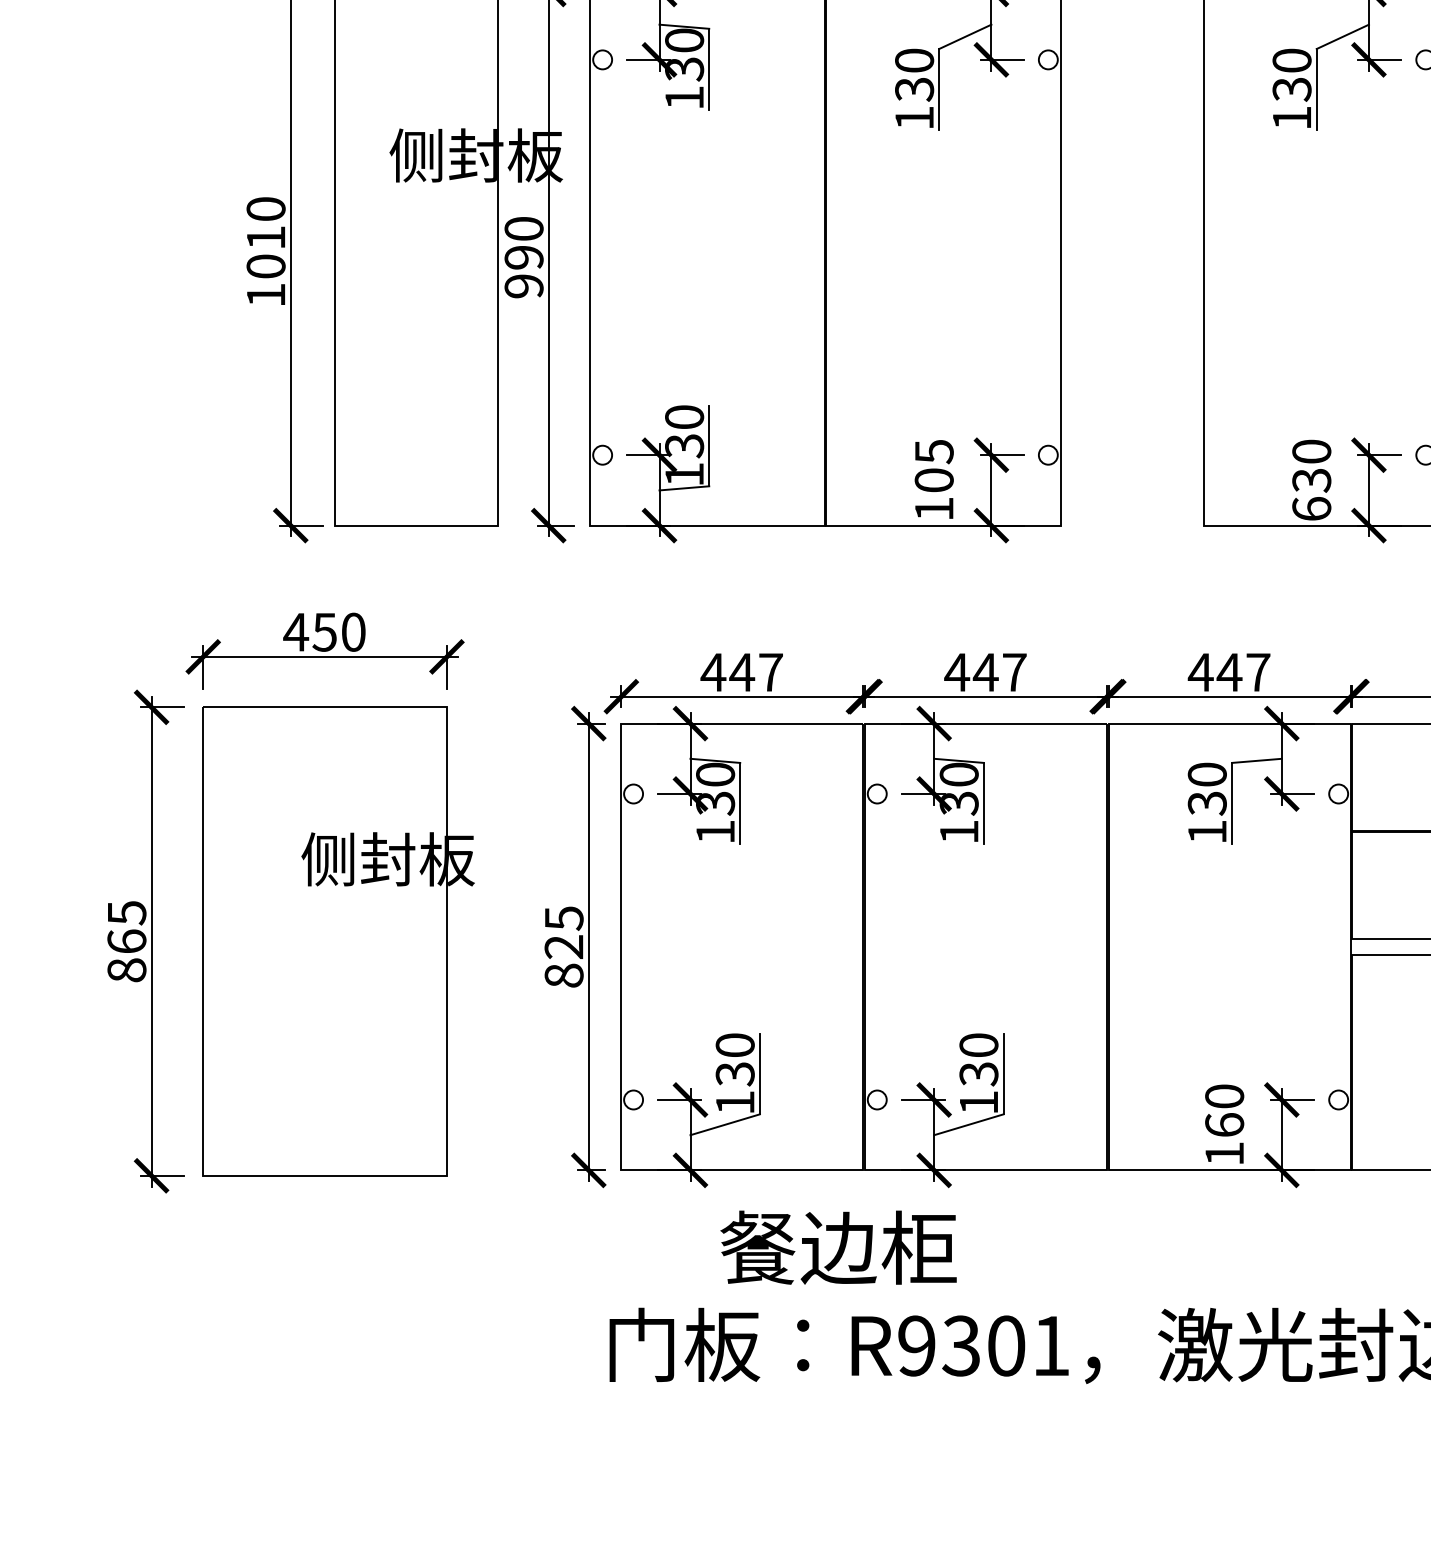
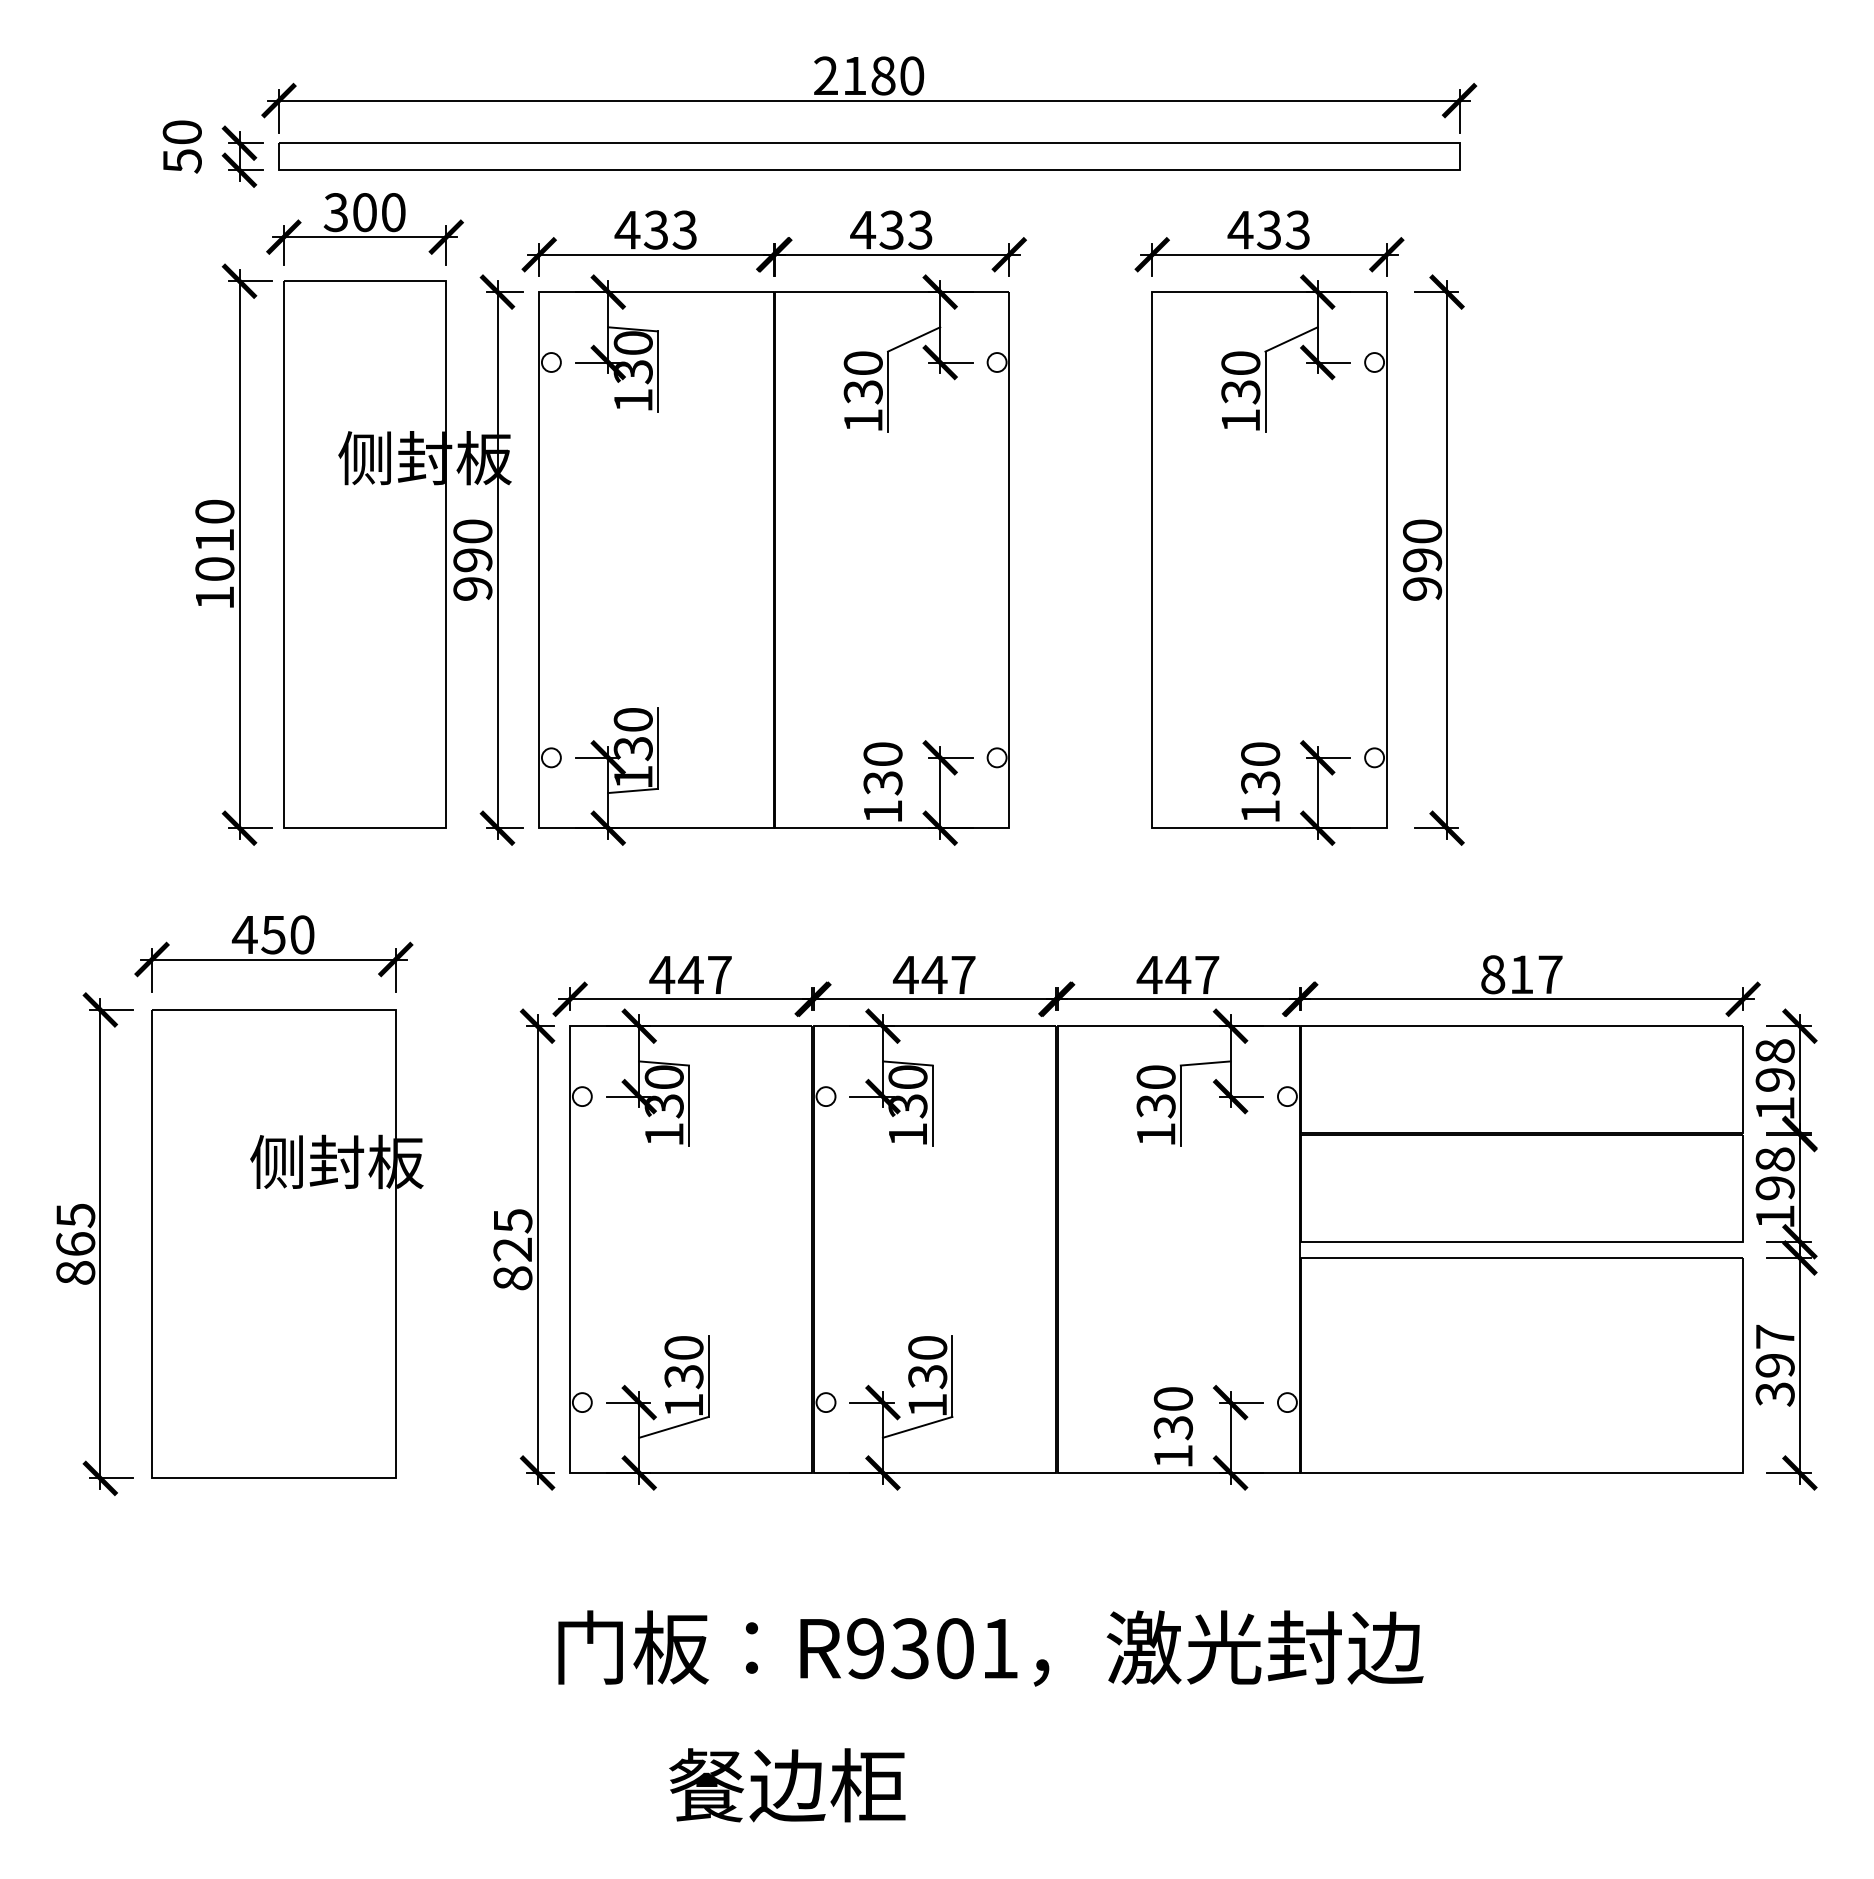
text: (933, 465) -> (882, 768), 105 -> 130
text: (1311, 508) -> (1260, 811), 630 -> 130
text: (1223, 1124) -> (1172, 1427), 160 -> 130
text: (838, 1247) -> (787, 1785), moved

